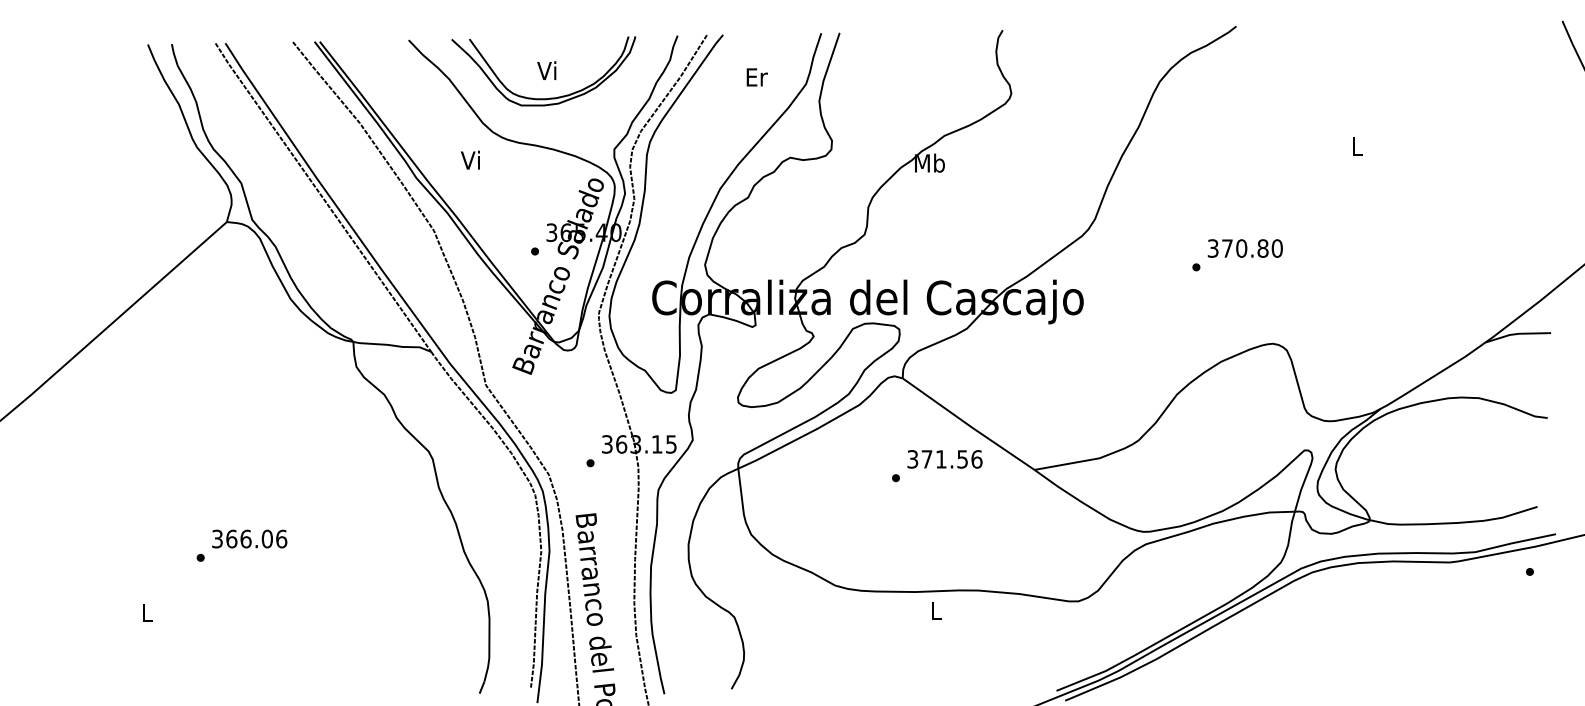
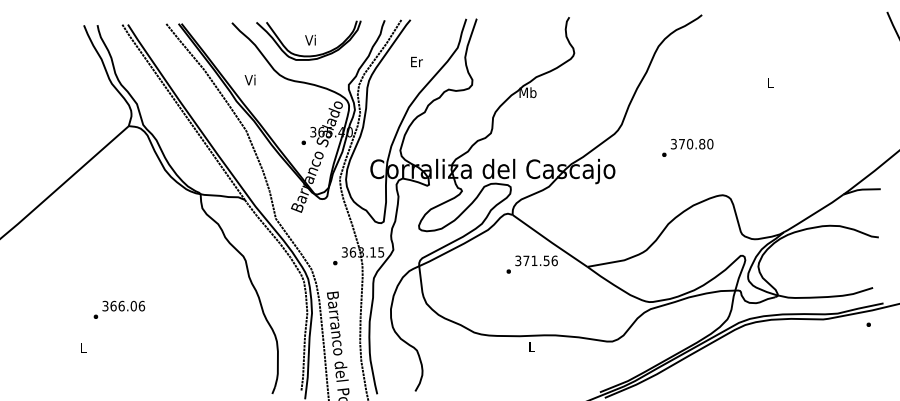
text: (756, 76) -> (416, 61), moved
text: (469, 159) -> (249, 79), moved
text: (1237, 254) -> (687, 147), moved
text: (242, 544) -> (119, 309), moved

